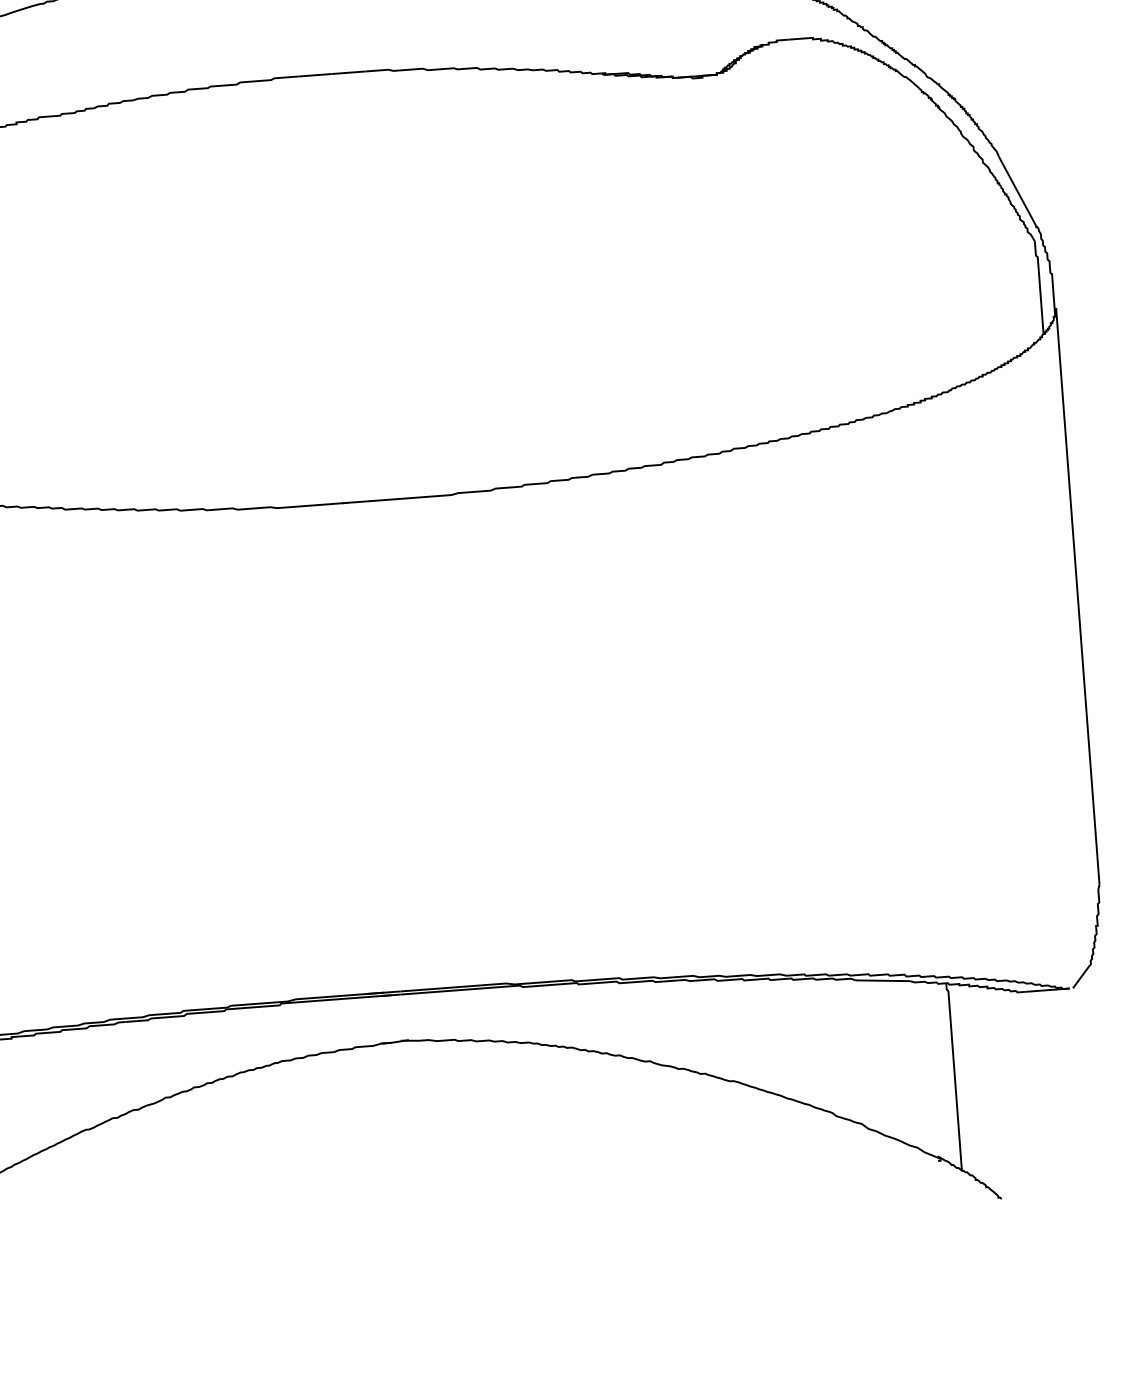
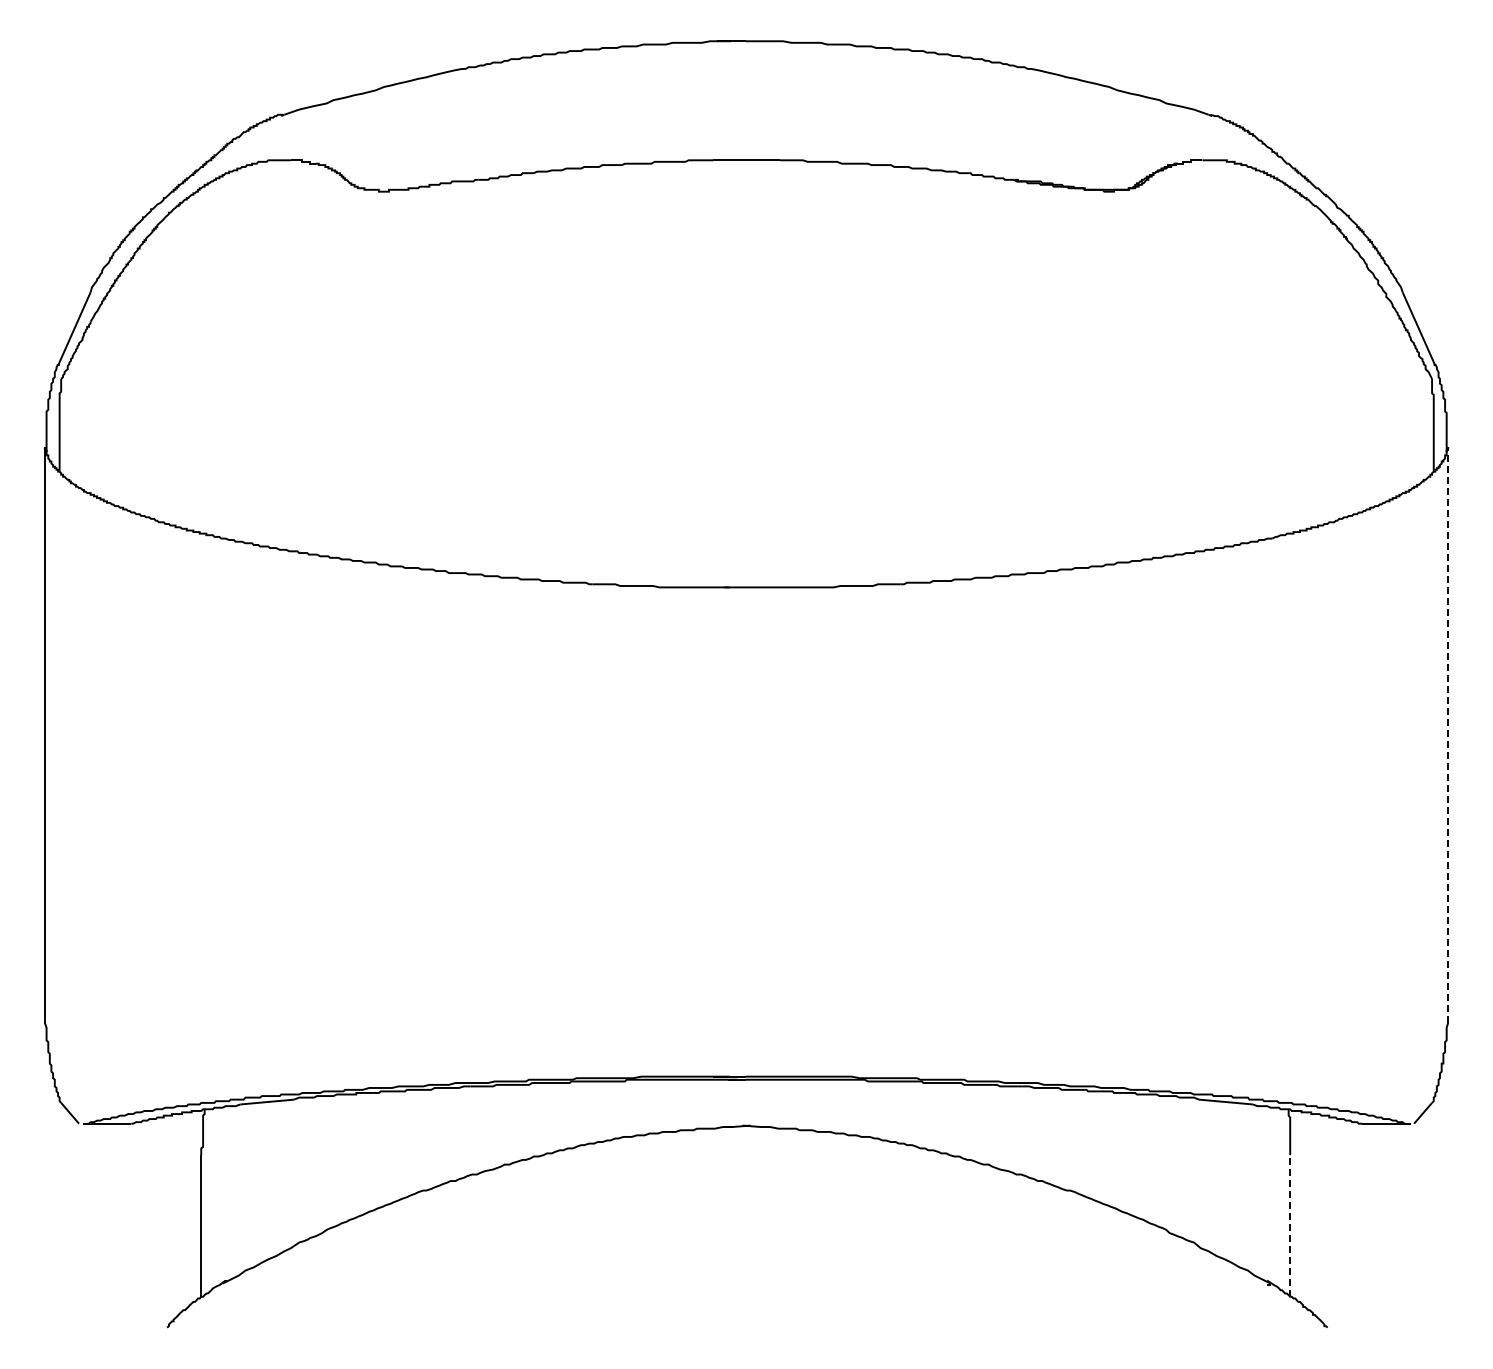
line: (1078, 596) -> (1448, 734), solid -> dashed
line: (956, 1099) -> (1290, 1225), solid -> dashed

